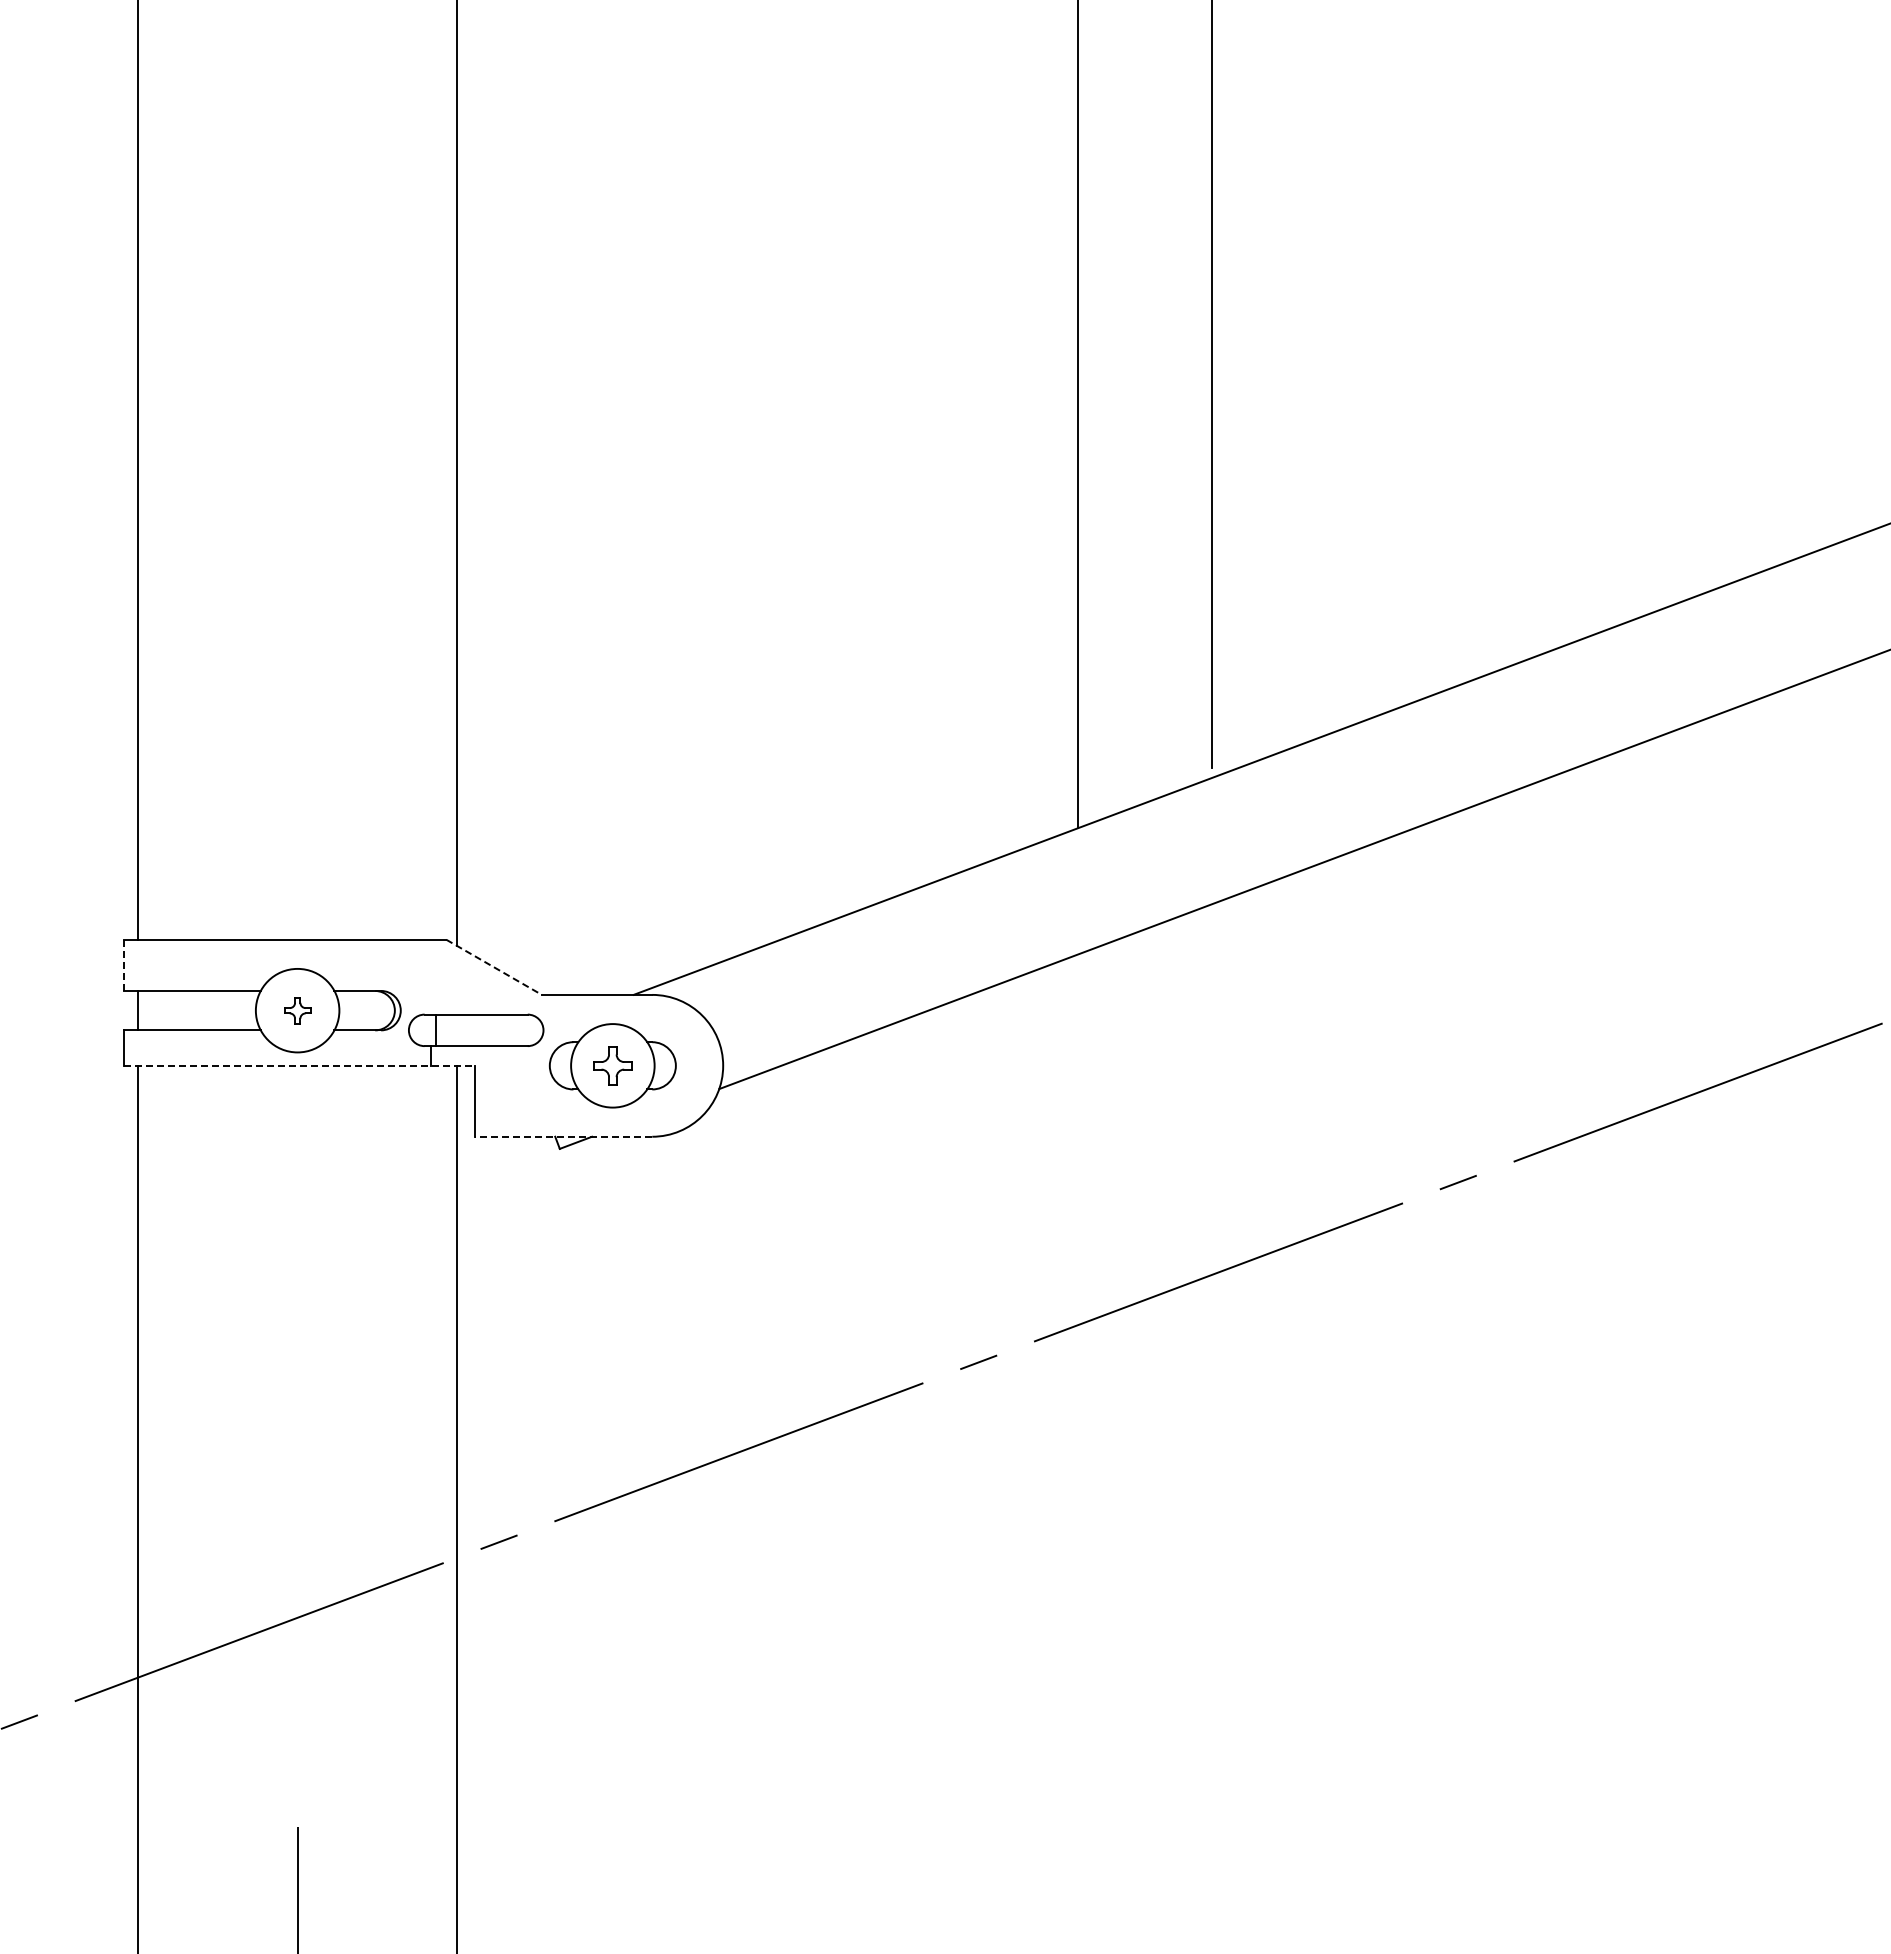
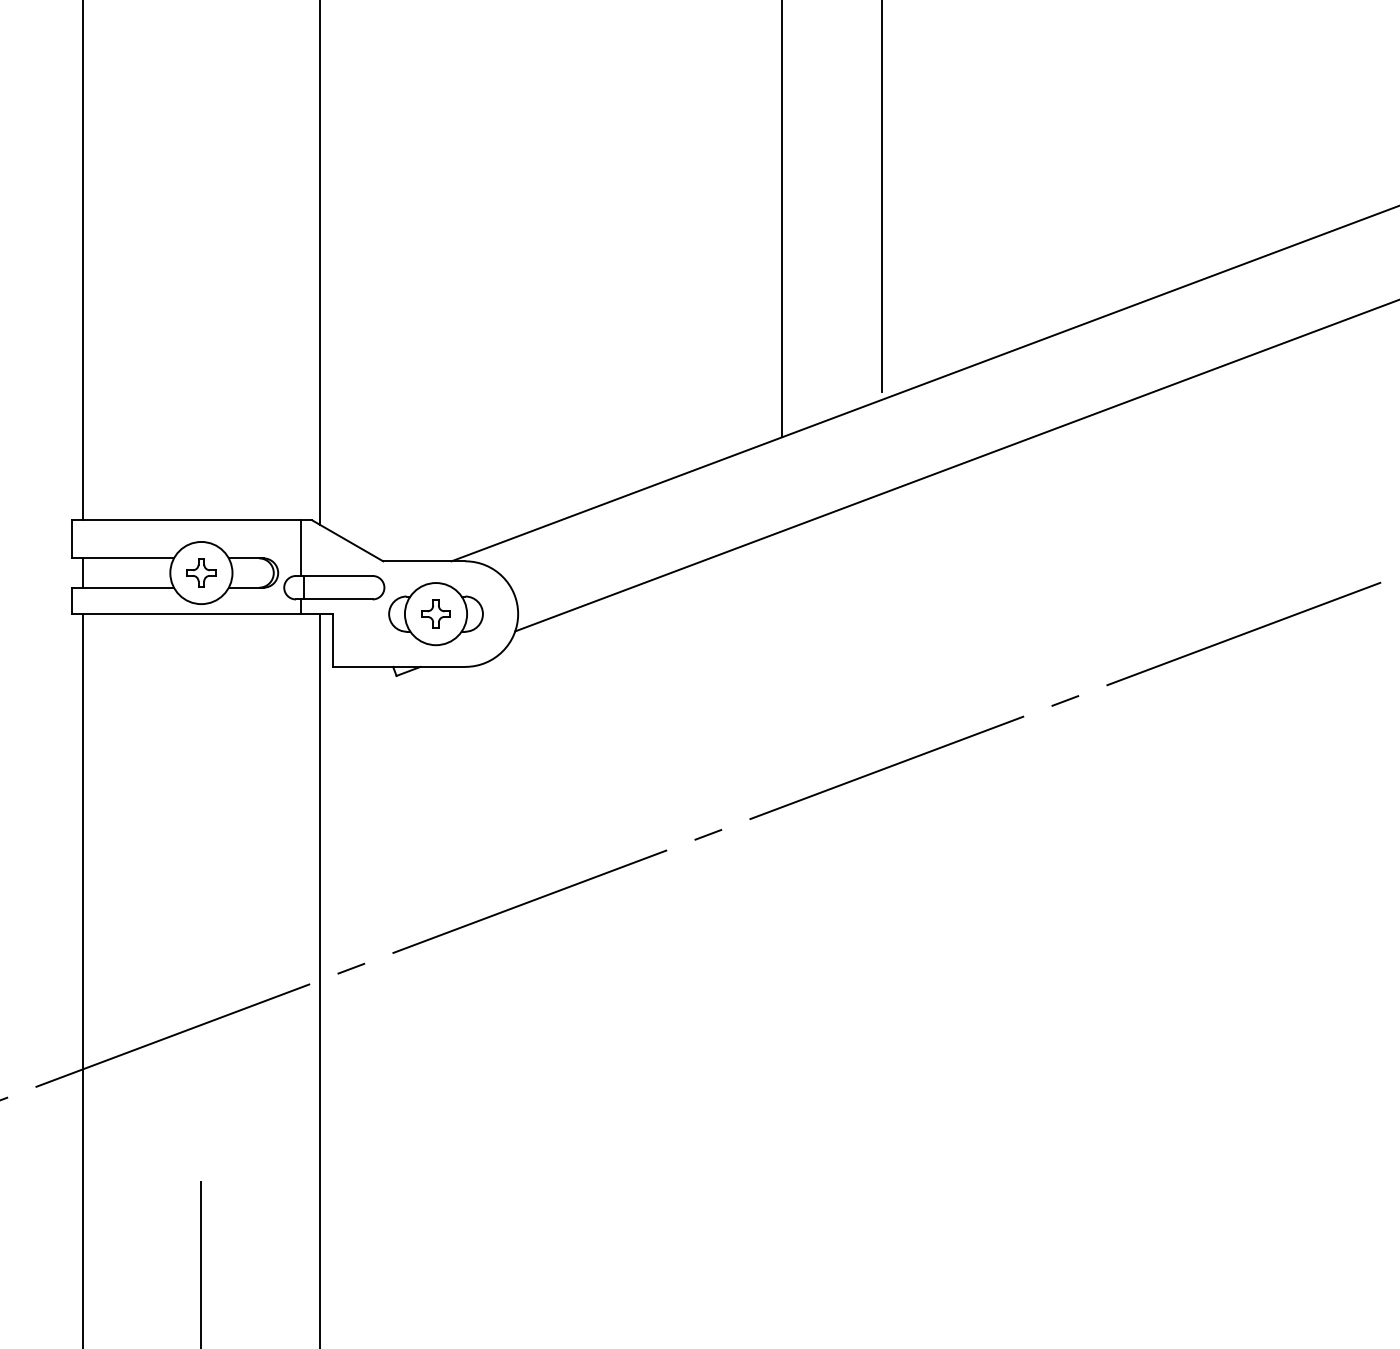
line: (124, 965) -> (72, 539), dashed -> solid
line: (494, 967) -> (347, 540), dashed -> solid
line: (431, 976) -> (301, 547), added
part: (297, 1010) -> (201, 572), size x1.43
line: (300, 1065) -> (203, 613), dashed -> solid
line: (563, 1136) -> (399, 666), dashed -> solid

